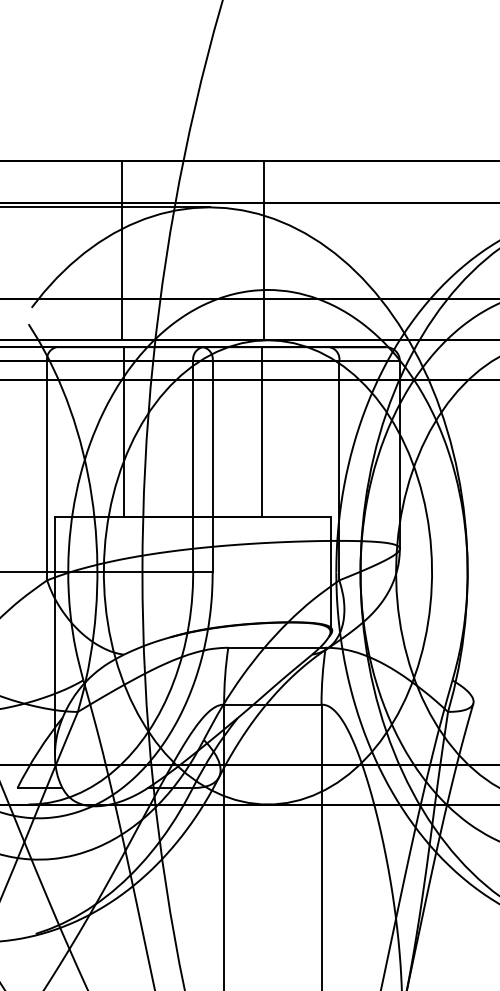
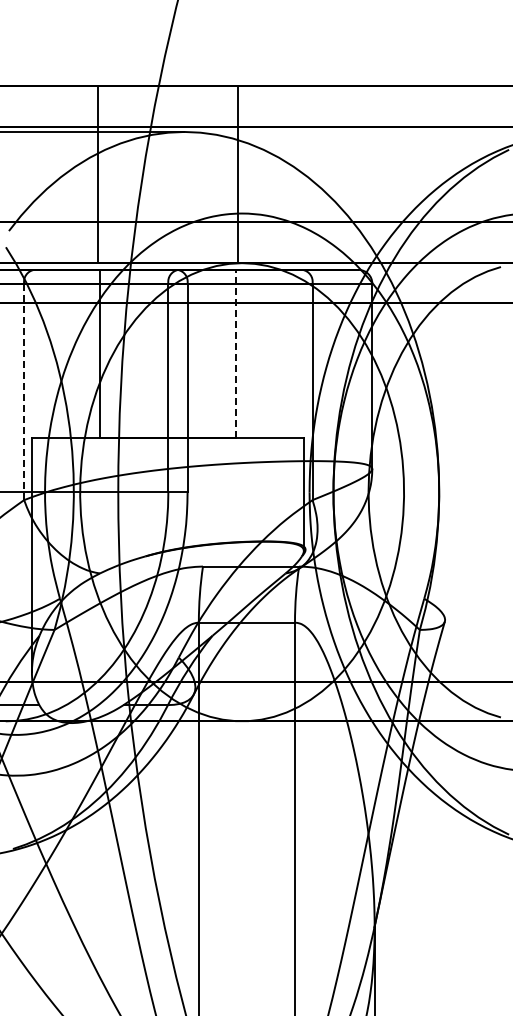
line: (261, 431) -> (235, 353), solid -> dashed
line: (47, 470) -> (24, 391), solid -> dashed

